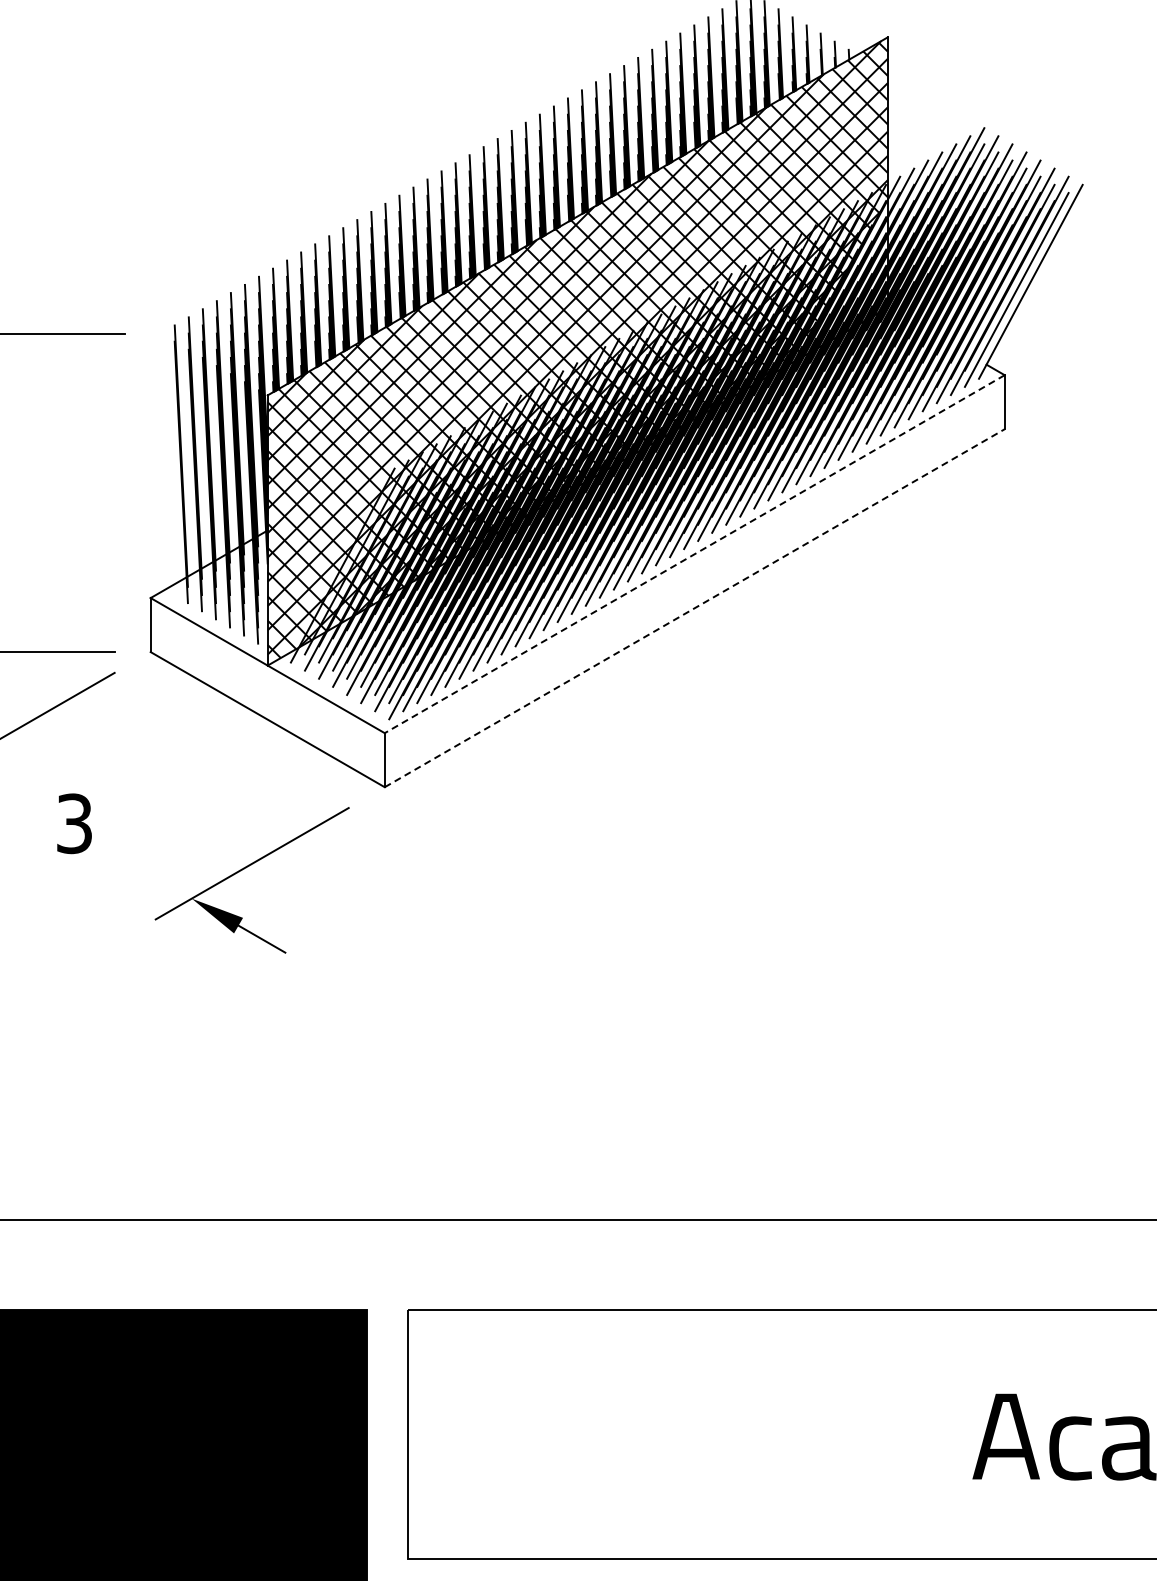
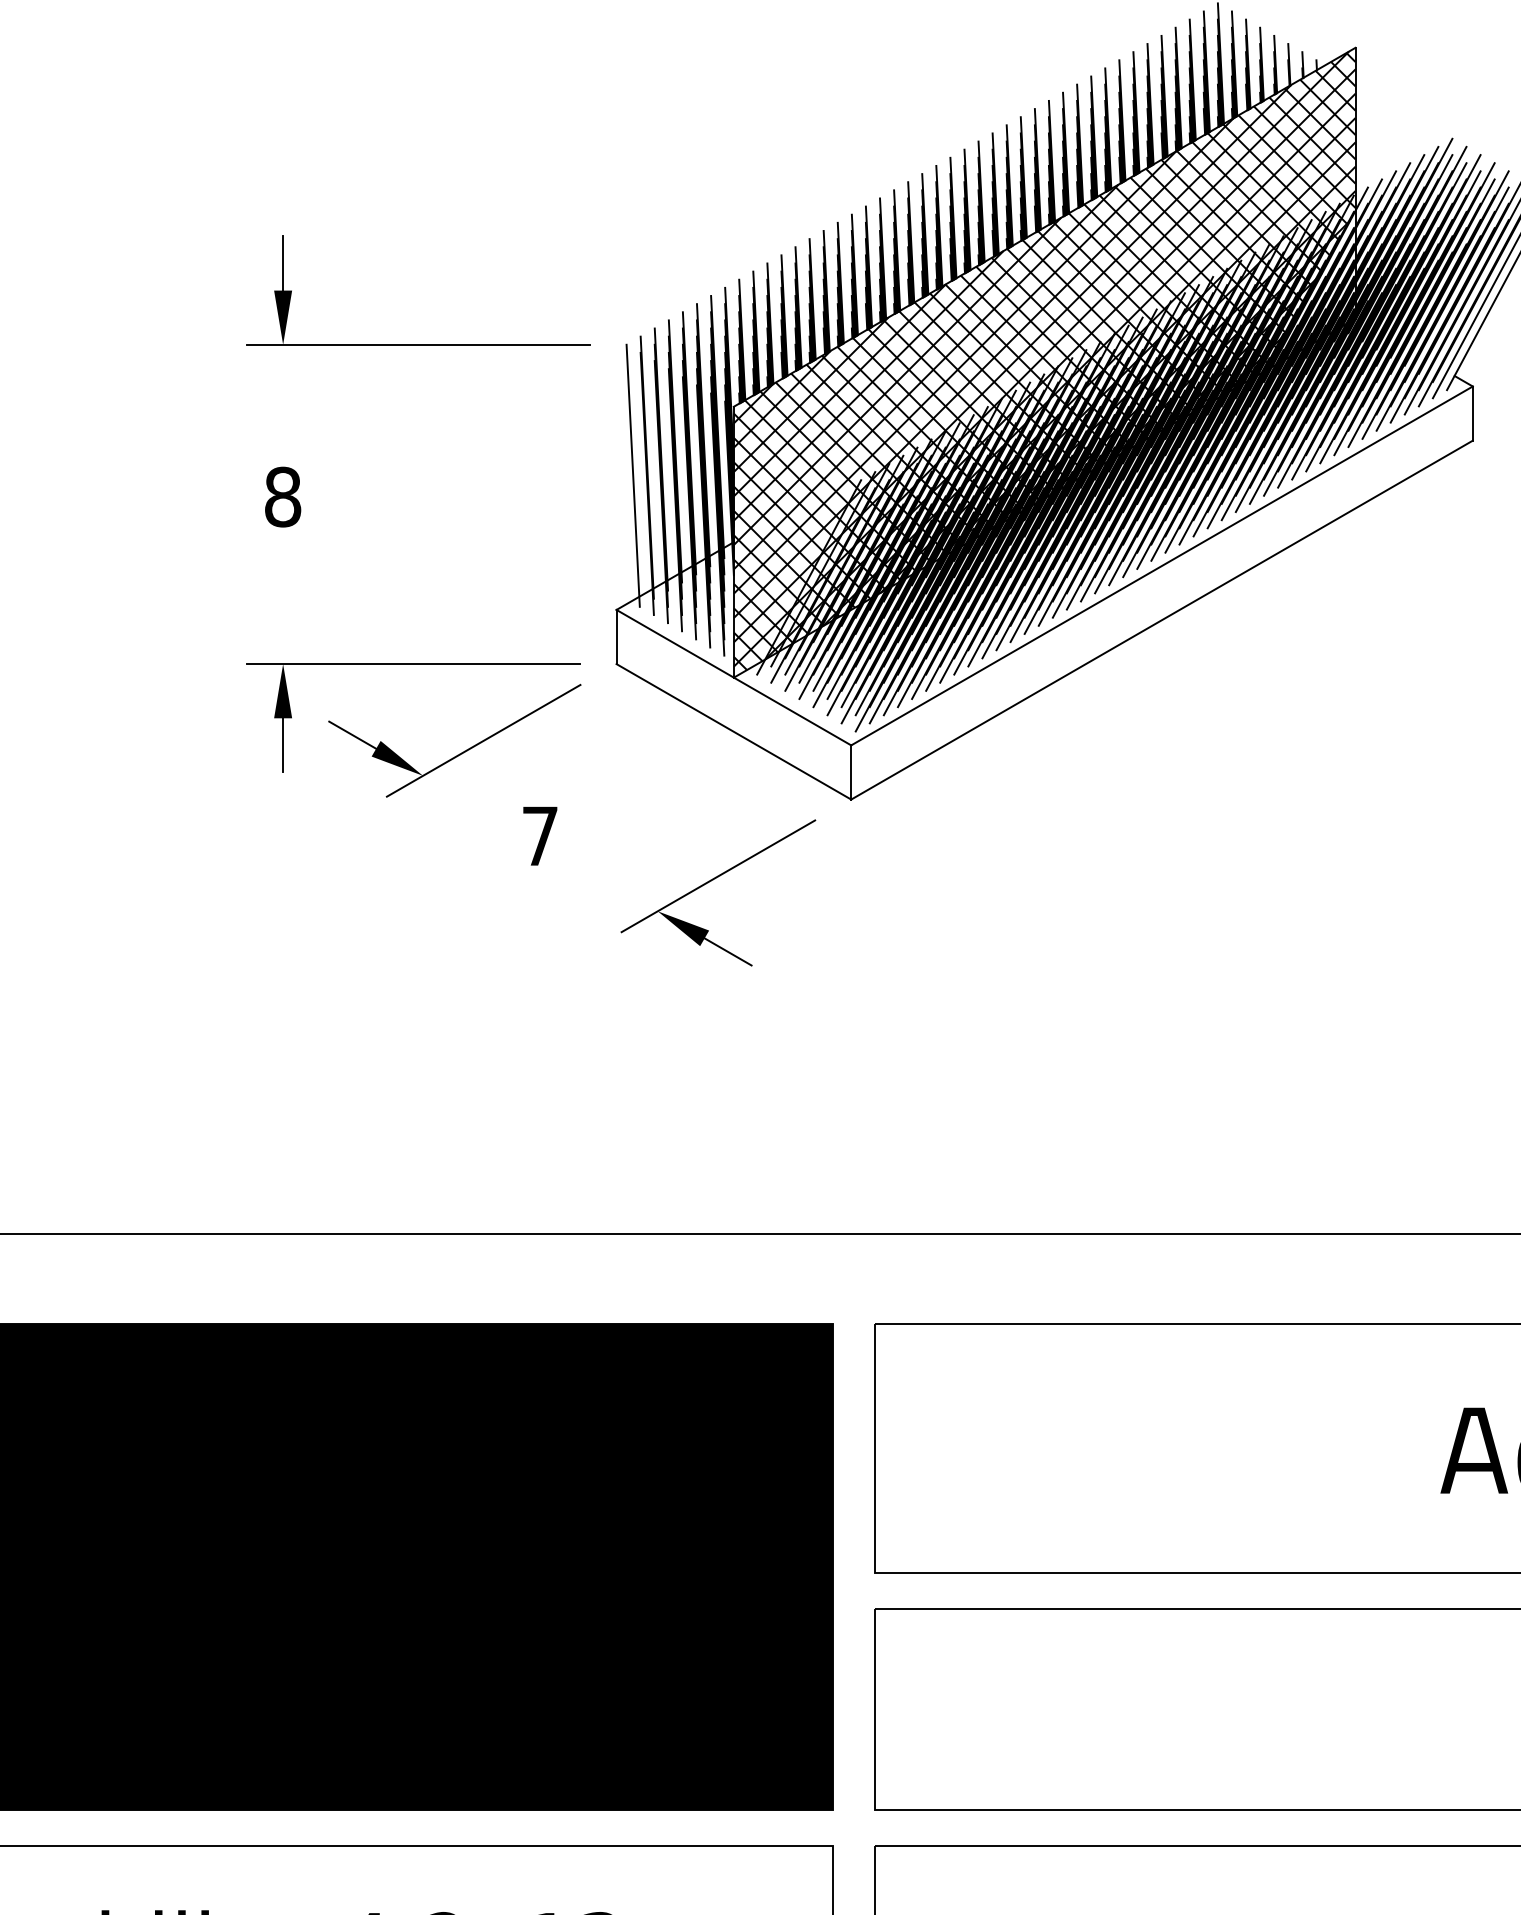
line: (166, 463) -> (632, 475), added
line: (695, 553) -> (1162, 565), dashed -> solid
line: (695, 608) -> (1162, 620), dashed -> solid
text: (74, 823) -> (540, 835), 3 -> 7

